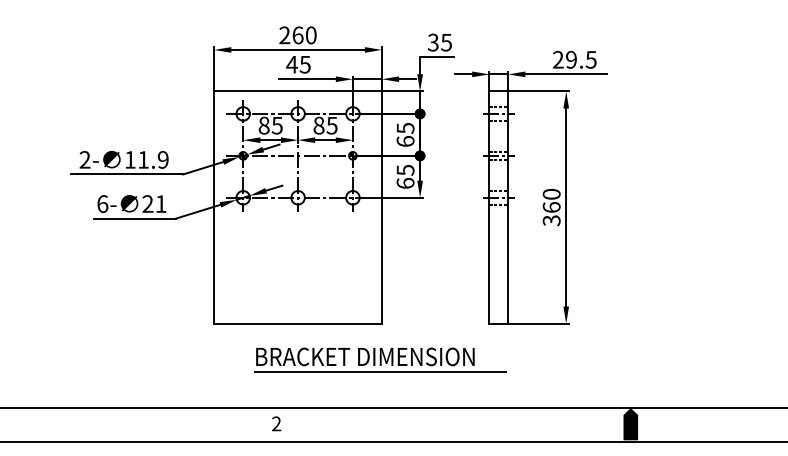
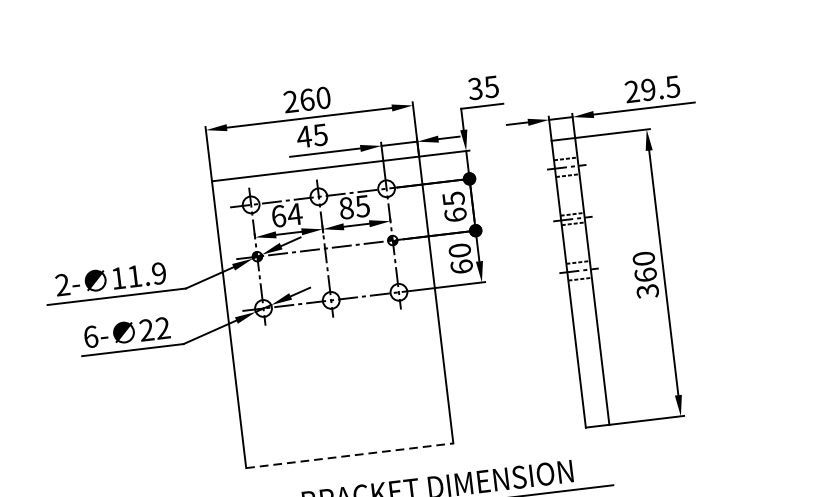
text: (270, 125) -> (286, 215), 85 -> 64
text: (405, 169) -> (459, 249), 65 -> 60
text: (160, 203) -> (162, 327), 21 -> 22
line: (298, 323) -> (350, 455), solid -> dashed

